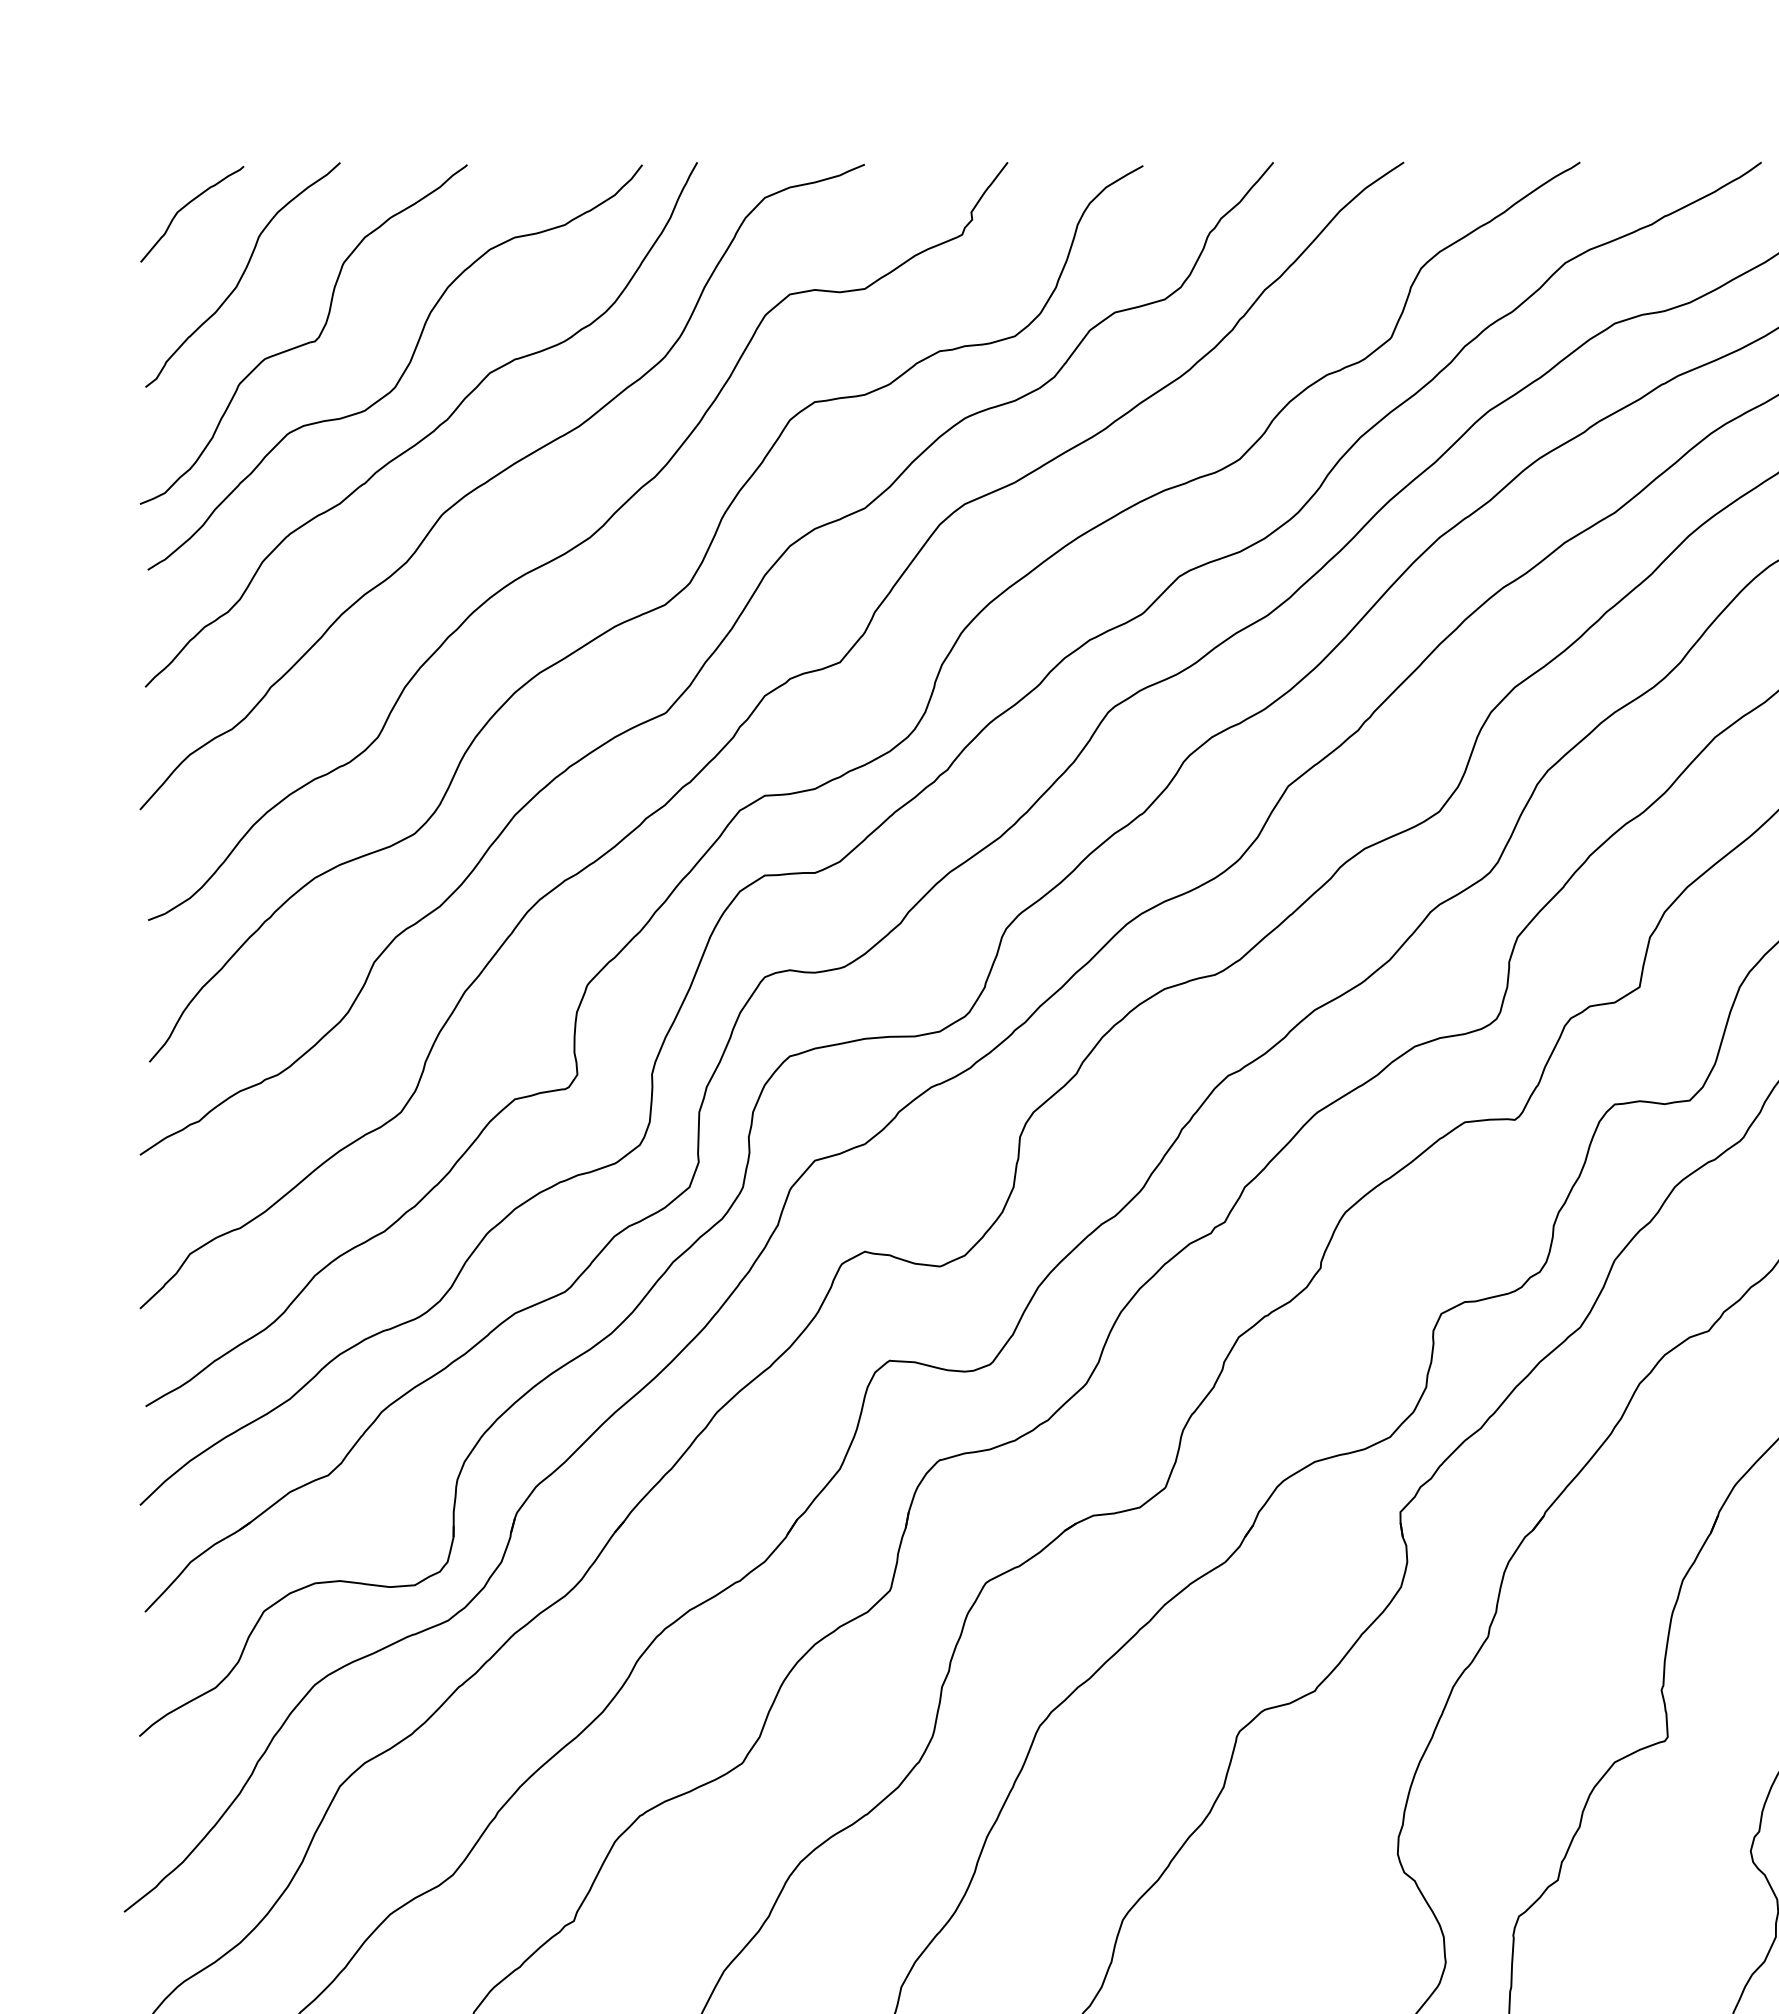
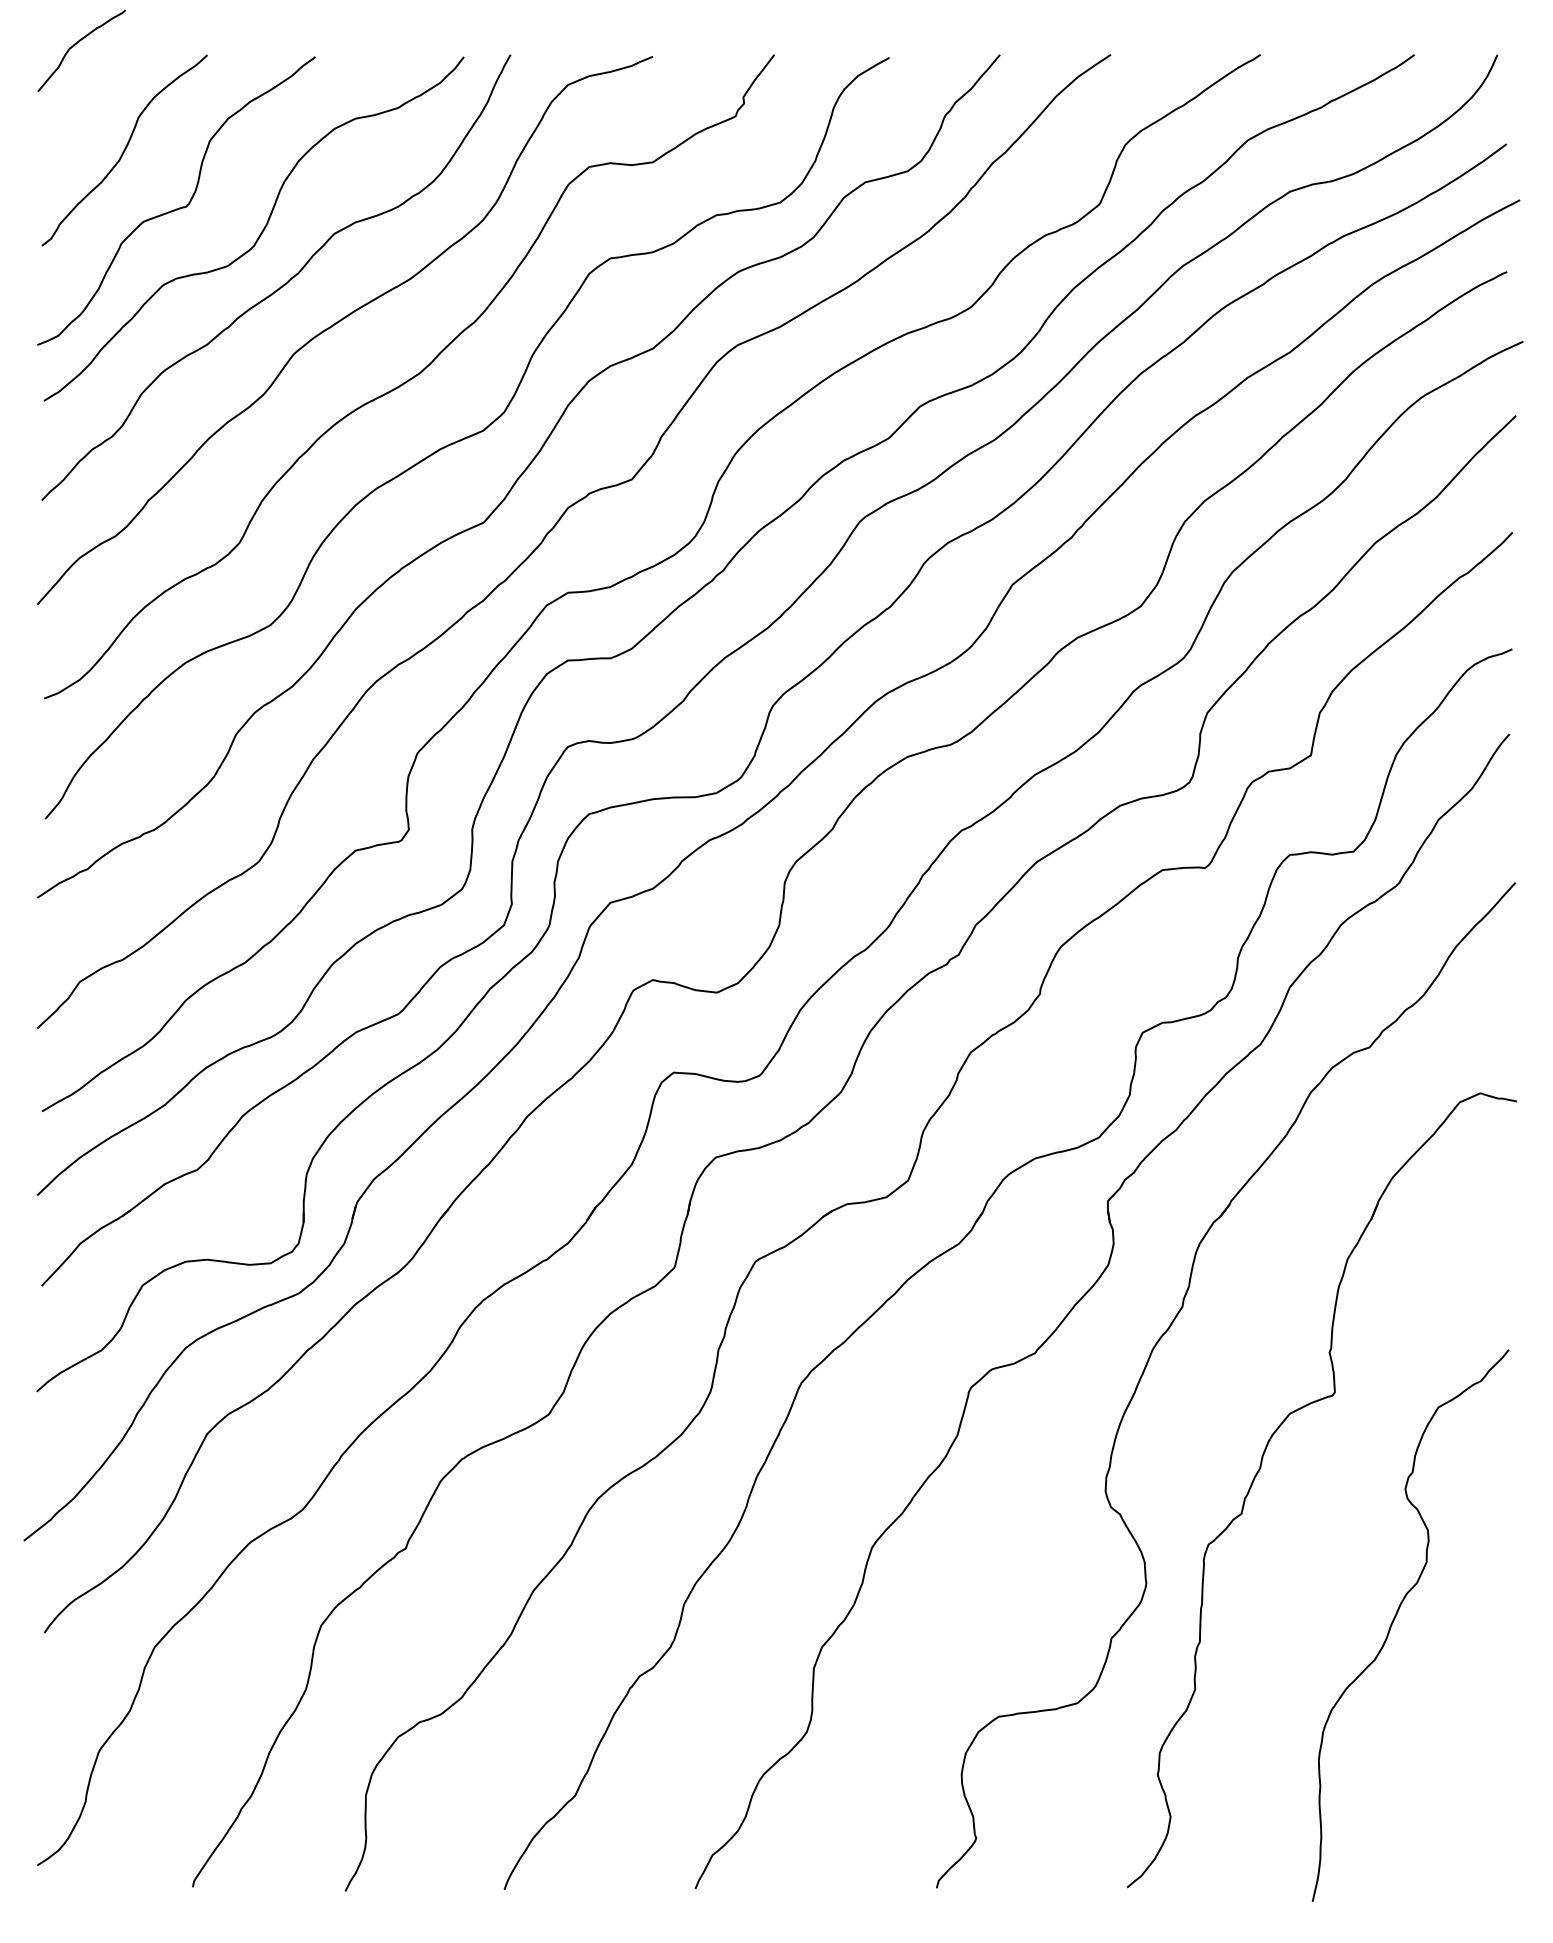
curve: (186, 206) -> (76, 44), moved

